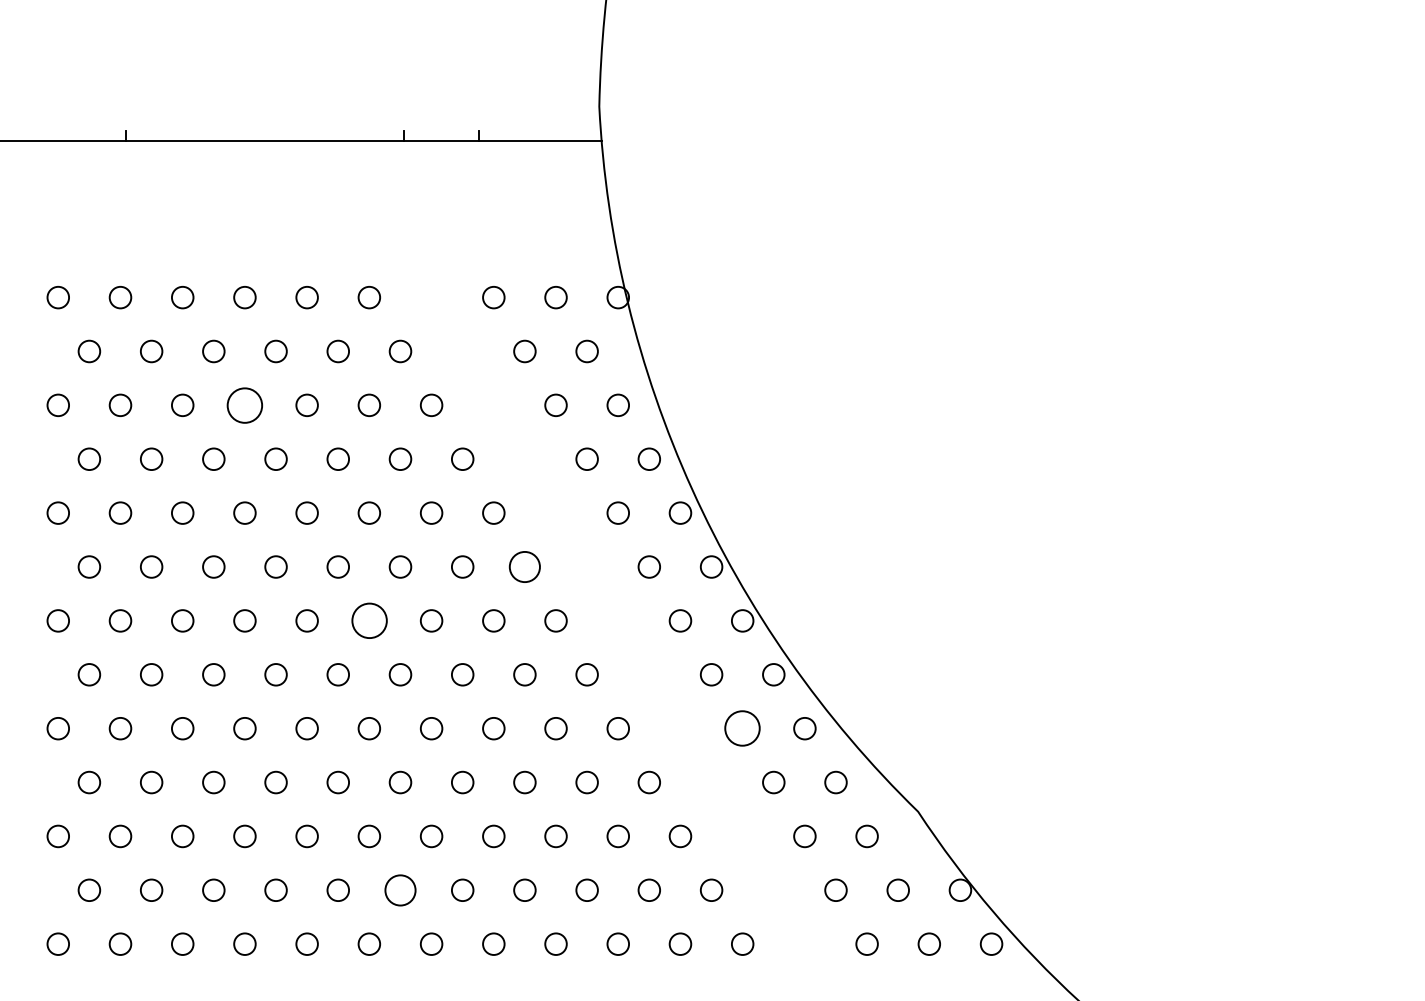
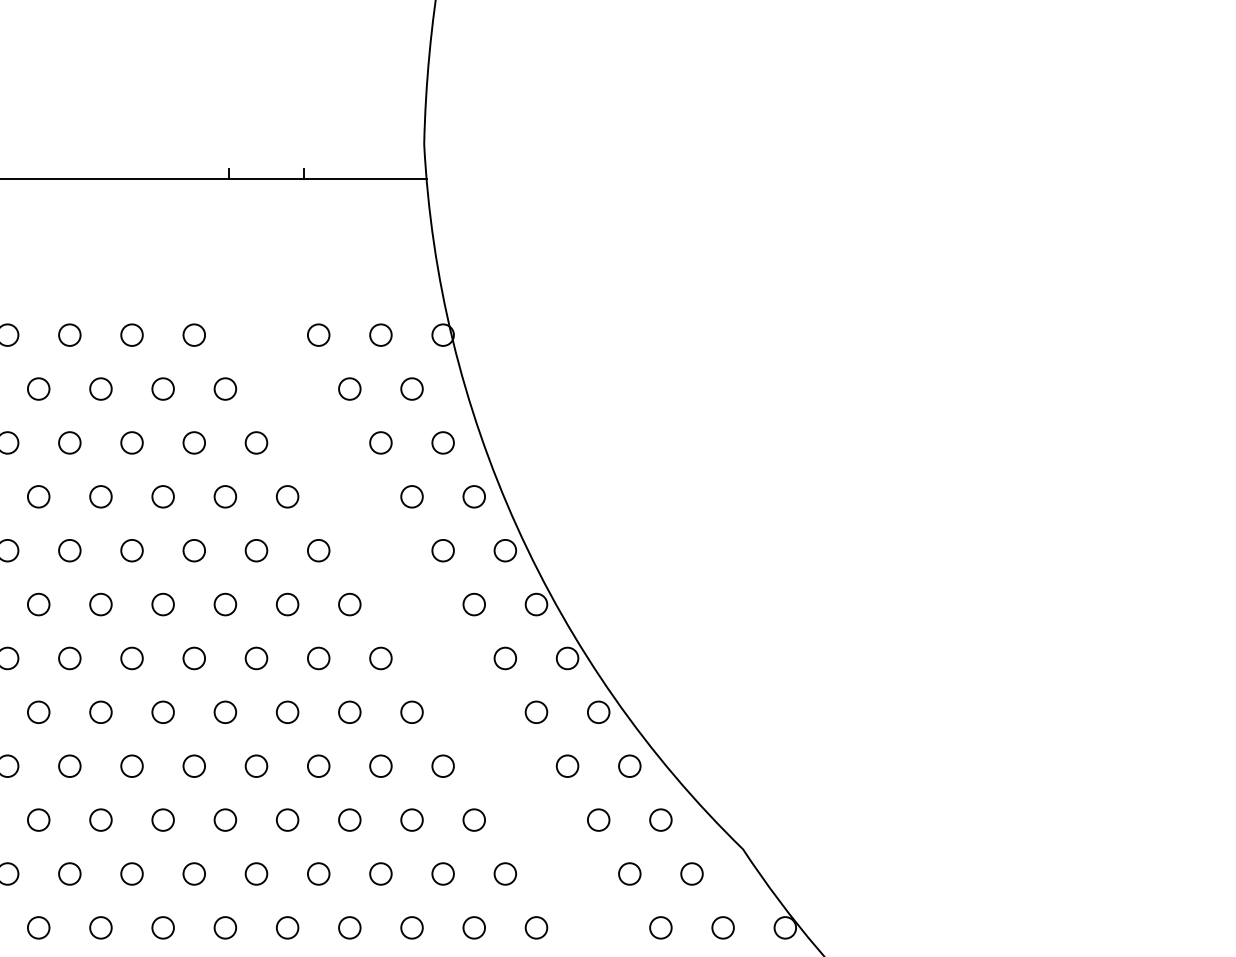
circle: (244, 404) -> (69, 442), size x0.62
circle: (524, 566) -> (349, 604), size x0.71
circle: (368, 620) -> (193, 658), size x0.62
circle: (742, 728) -> (567, 766), size x0.62
circle: (400, 889) -> (225, 927), size x0.71

